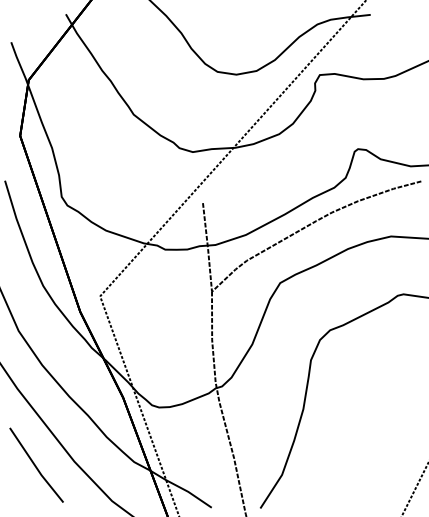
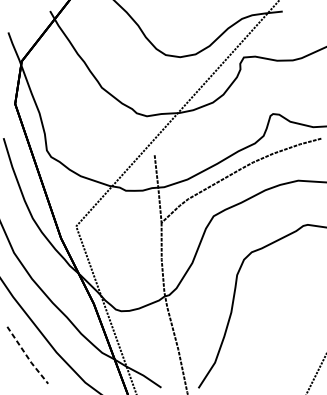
line: (36, 467) -> (27, 357), solid -> dashed

